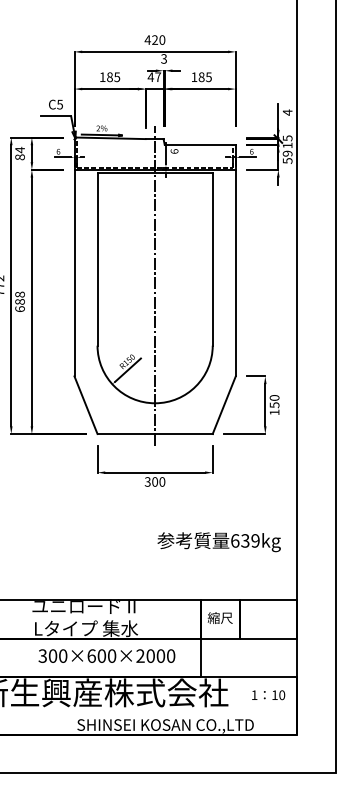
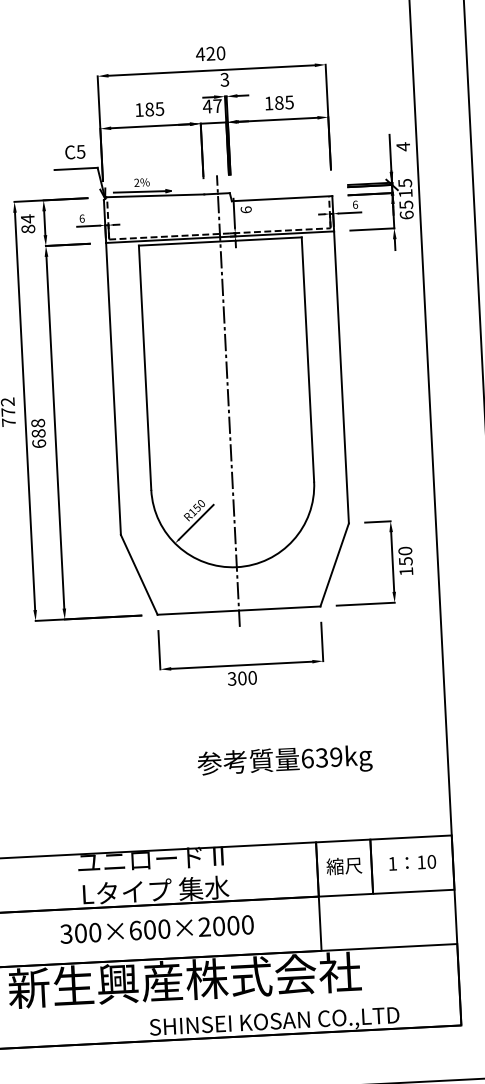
text: (287, 156) -> (406, 208), 59 -> 65
text: (218, 542) -> (284, 762), moved
text: (106, 655) -> (156, 928), moved
text: (268, 695) -> (412, 863), moved

